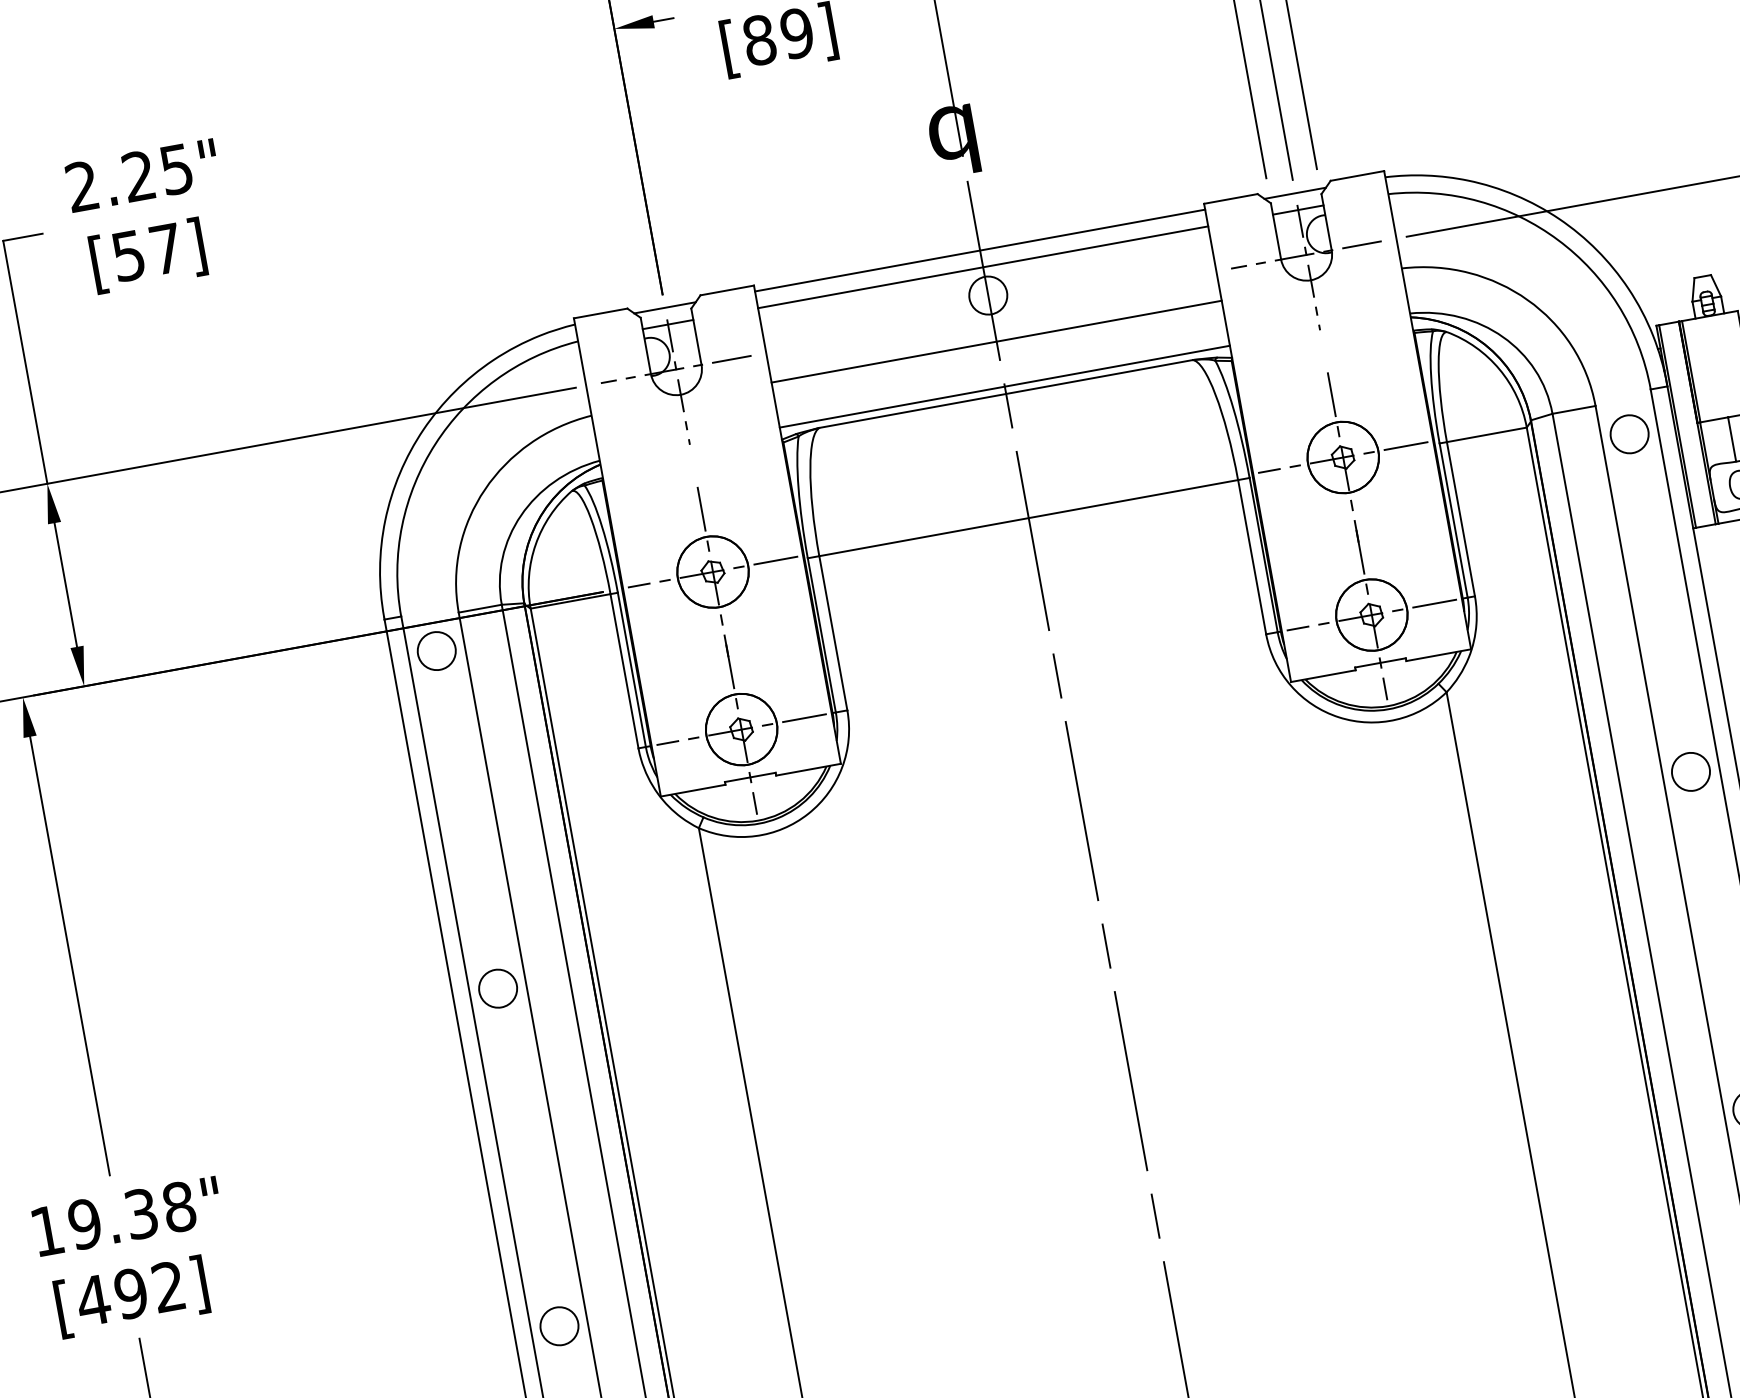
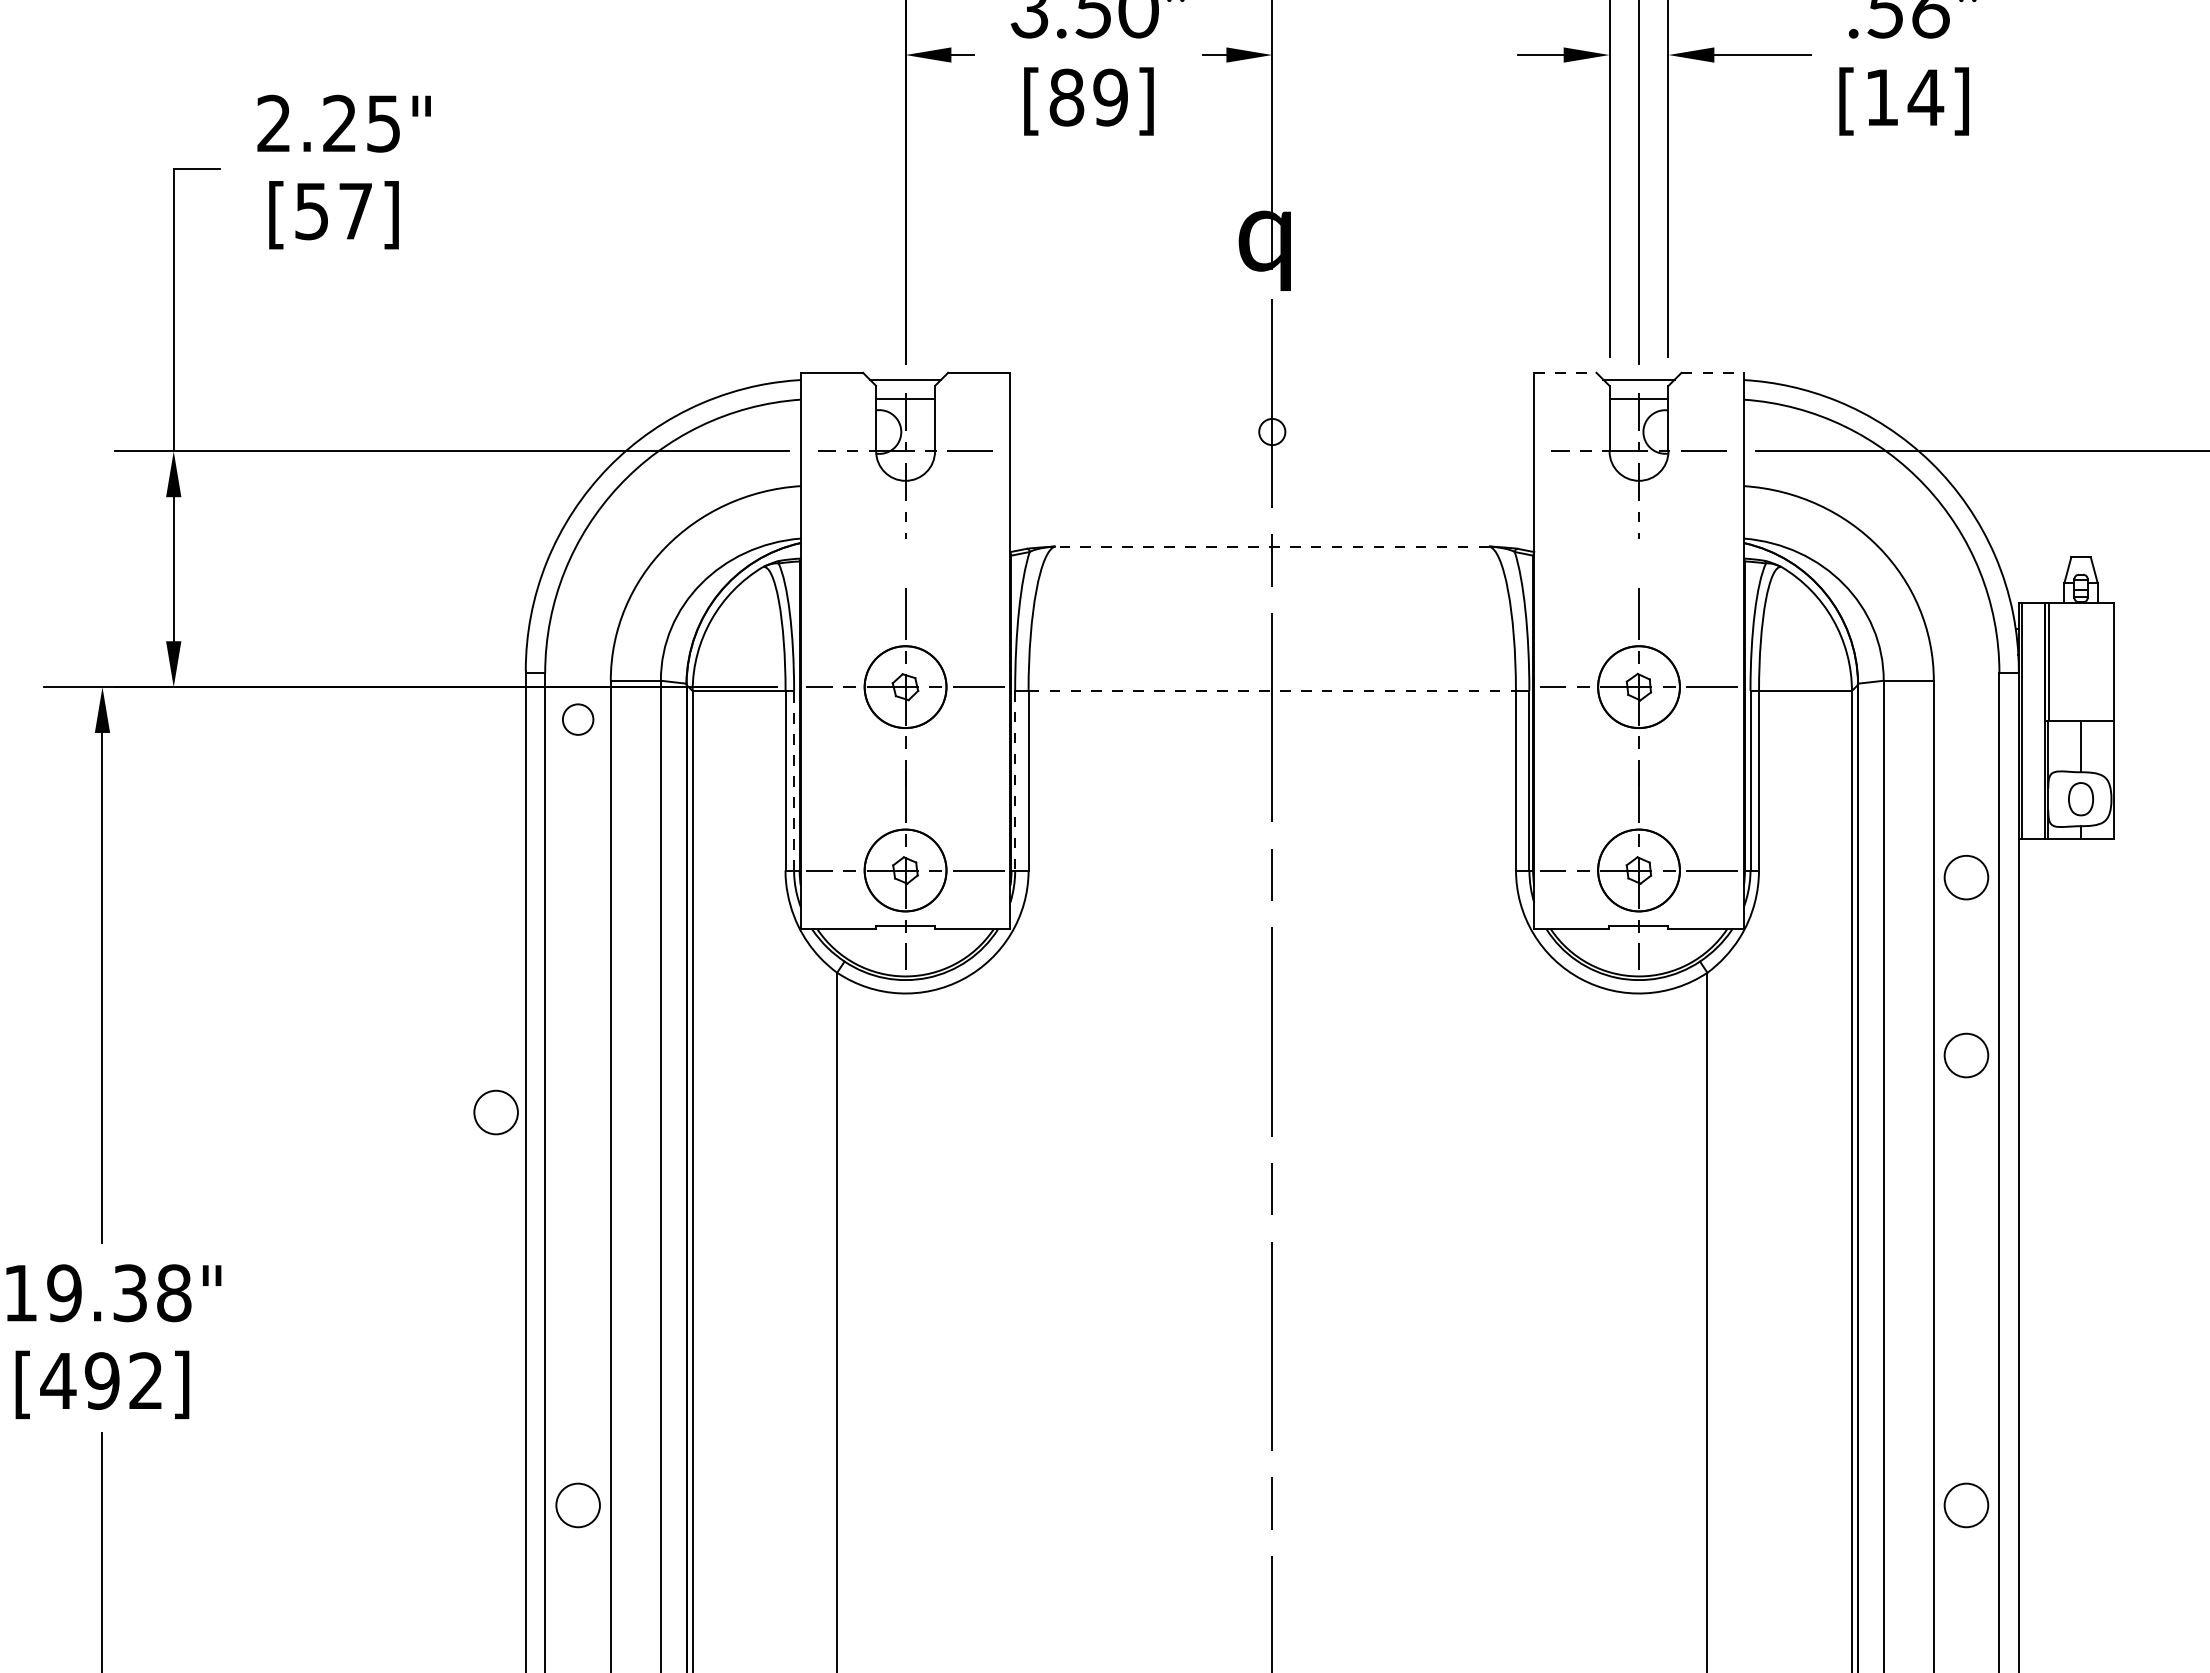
line: (1358, 175) -> (1713, 372), solid -> dashed
line: (1230, 198) -> (1565, 372), solid -> dashed
line: (980, 250) -> (1272, 379), removed
line: (983, 267) -> (1272, 399), removed
circle: (988, 295) -> (1272, 431), size x0.6
line: (996, 341) -> (1272, 485), removed
line: (1005, 387) -> (1272, 538), removed
line: (1006, 393) -> (1272, 546), solid -> dashed
circle: (1629, 434) -> (1966, 877), moved
line: (1028, 518) -> (1272, 691), solid -> dashed
line: (822, 635) -> (1015, 780), solid -> dashed
circle: (436, 651) -> (577, 719), size x0.7
line: (632, 669) -> (794, 780), solid -> dashed
circle: (1691, 771) -> (1966, 1055), moved
circle: (497, 988) -> (495, 1112), moved

